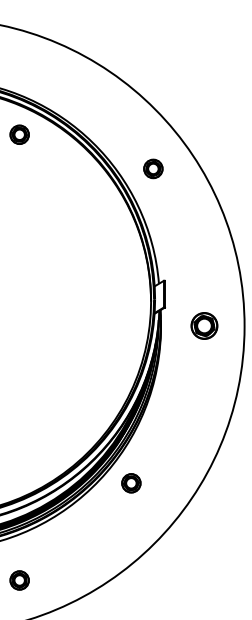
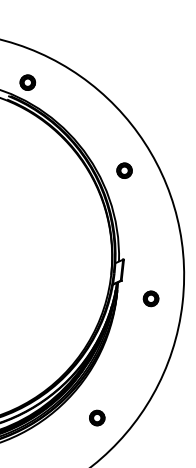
part: (19, 134) -> (27, 82), moved
part: (204, 326) -> (151, 299), size x0.71
part: (131, 483) -> (97, 418), moved

